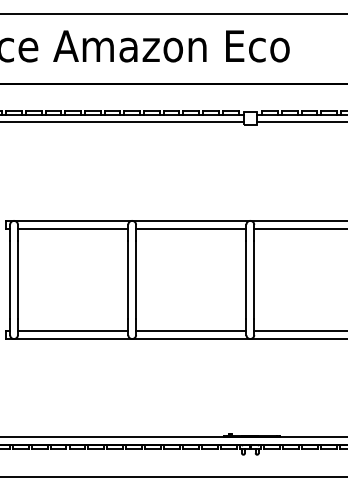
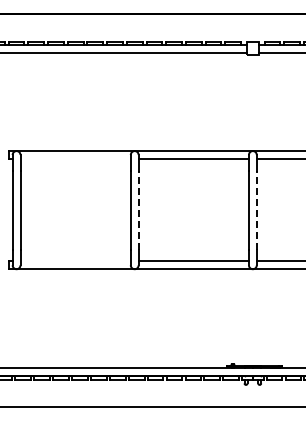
line: (72, 228) -> (75, 158), removed
line: (136, 279) -> (139, 209), solid -> dashed
line: (254, 279) -> (257, 209), solid -> dashed
line: (72, 331) -> (75, 261), removed

